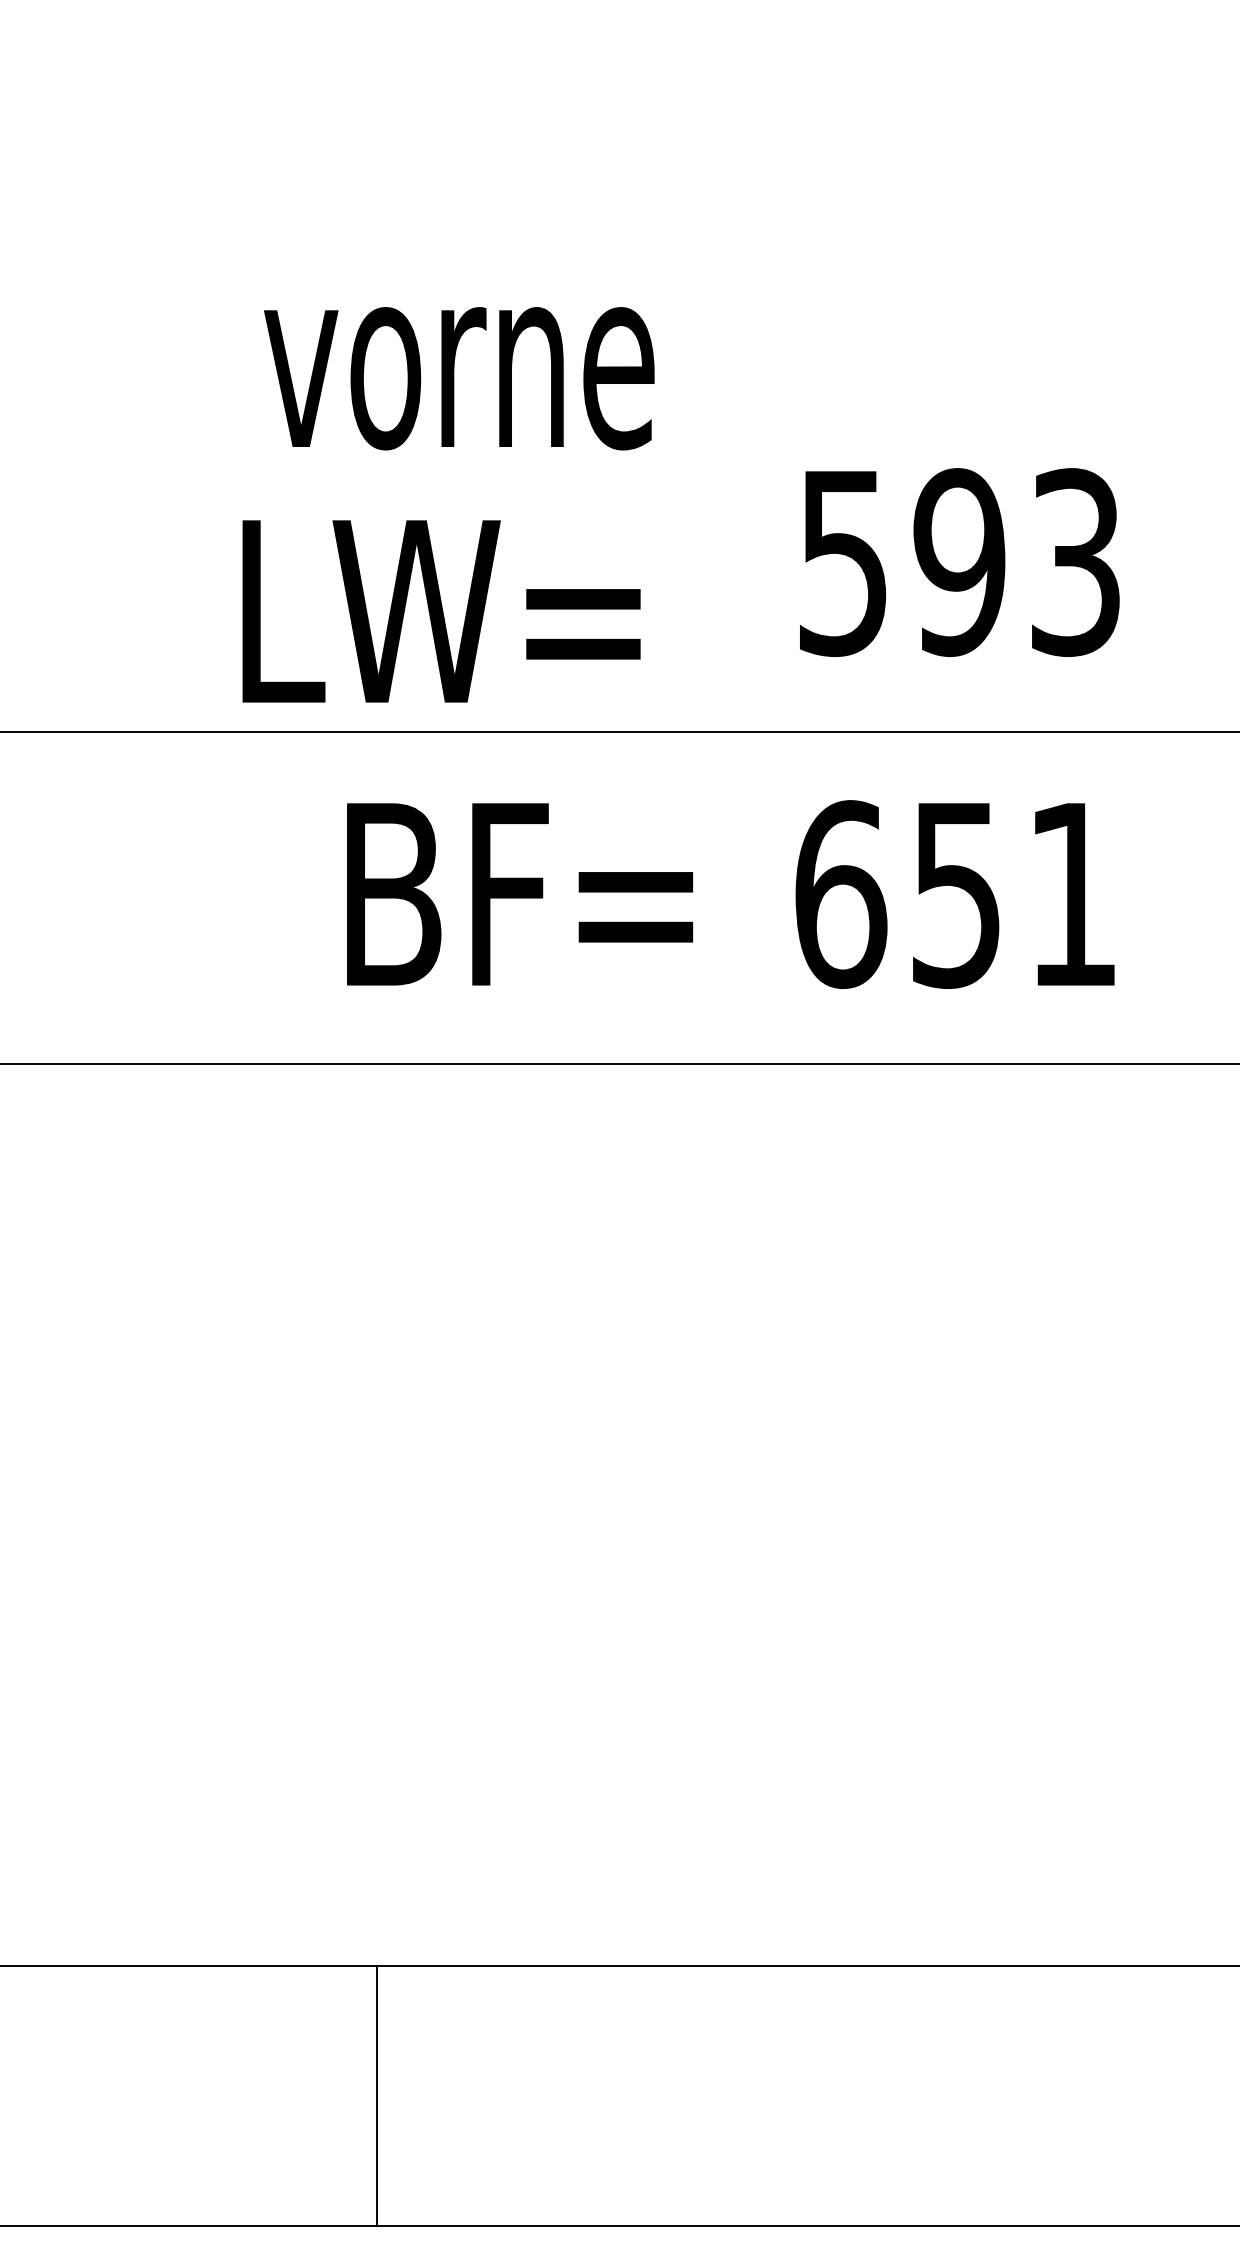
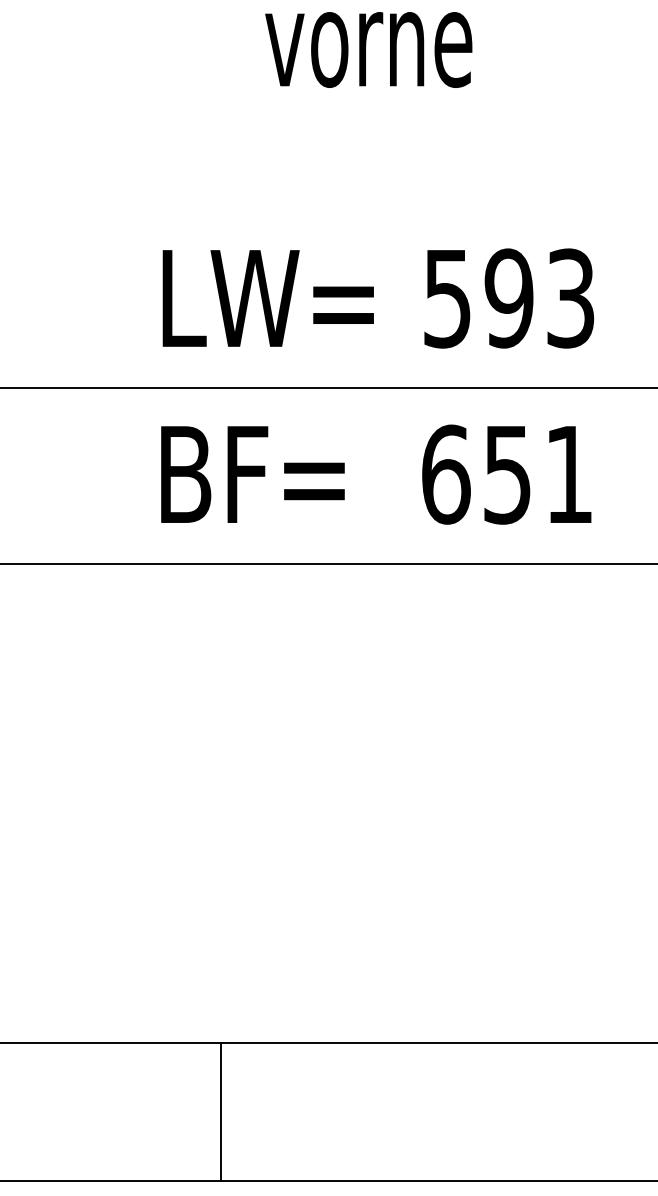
text: (458, 377) -> (368, 49), moved
text: (439, 611) -> (267, 298), moved
text: (519, 894) -> (252, 474), moved
line: (377, 2096) -> (221, 1112), moved

